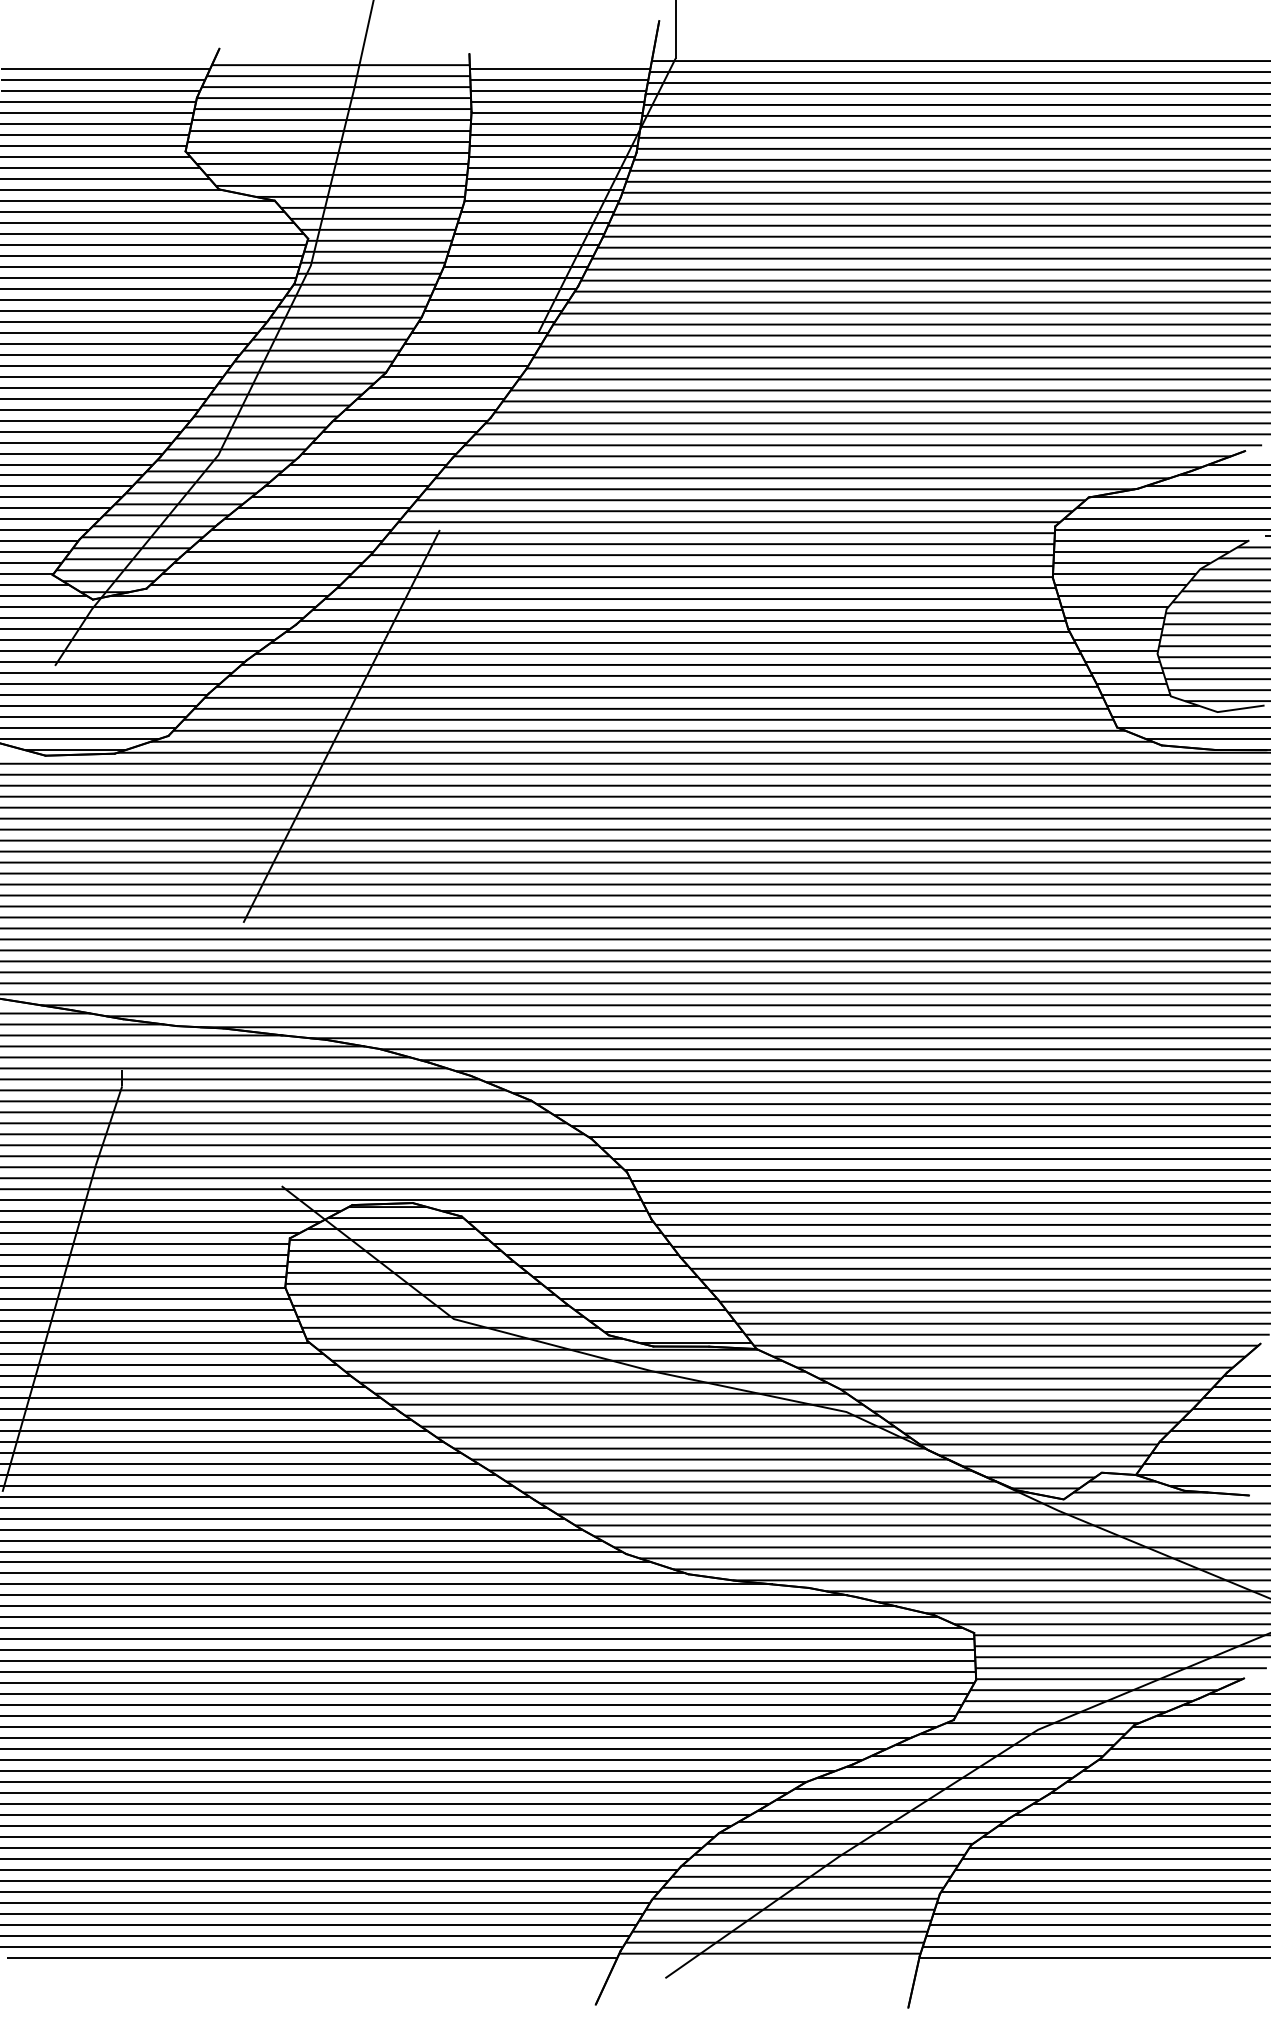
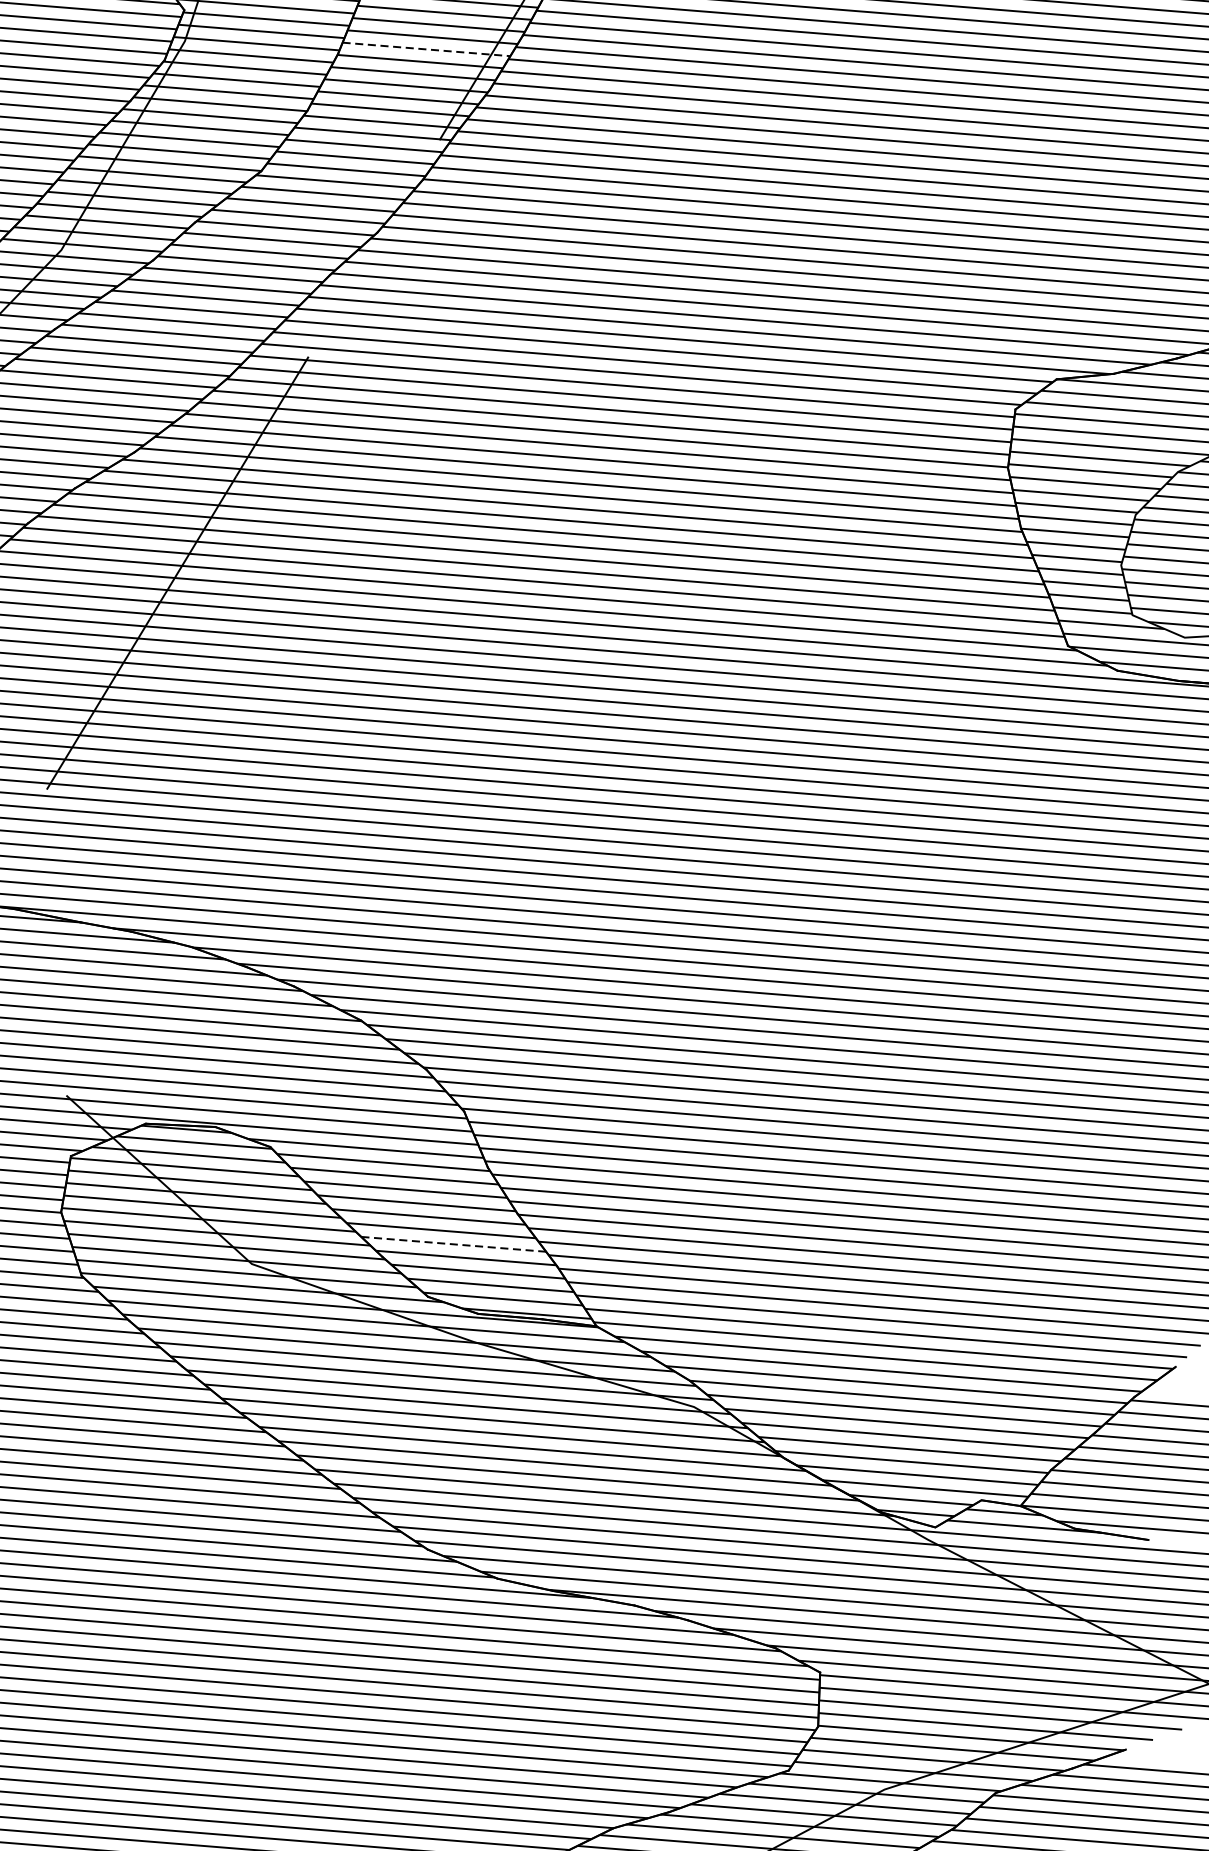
line: (520, 255) -> (426, 48), solid -> dashed
line: (627, 1288) -> (453, 1244), solid -> dashed

